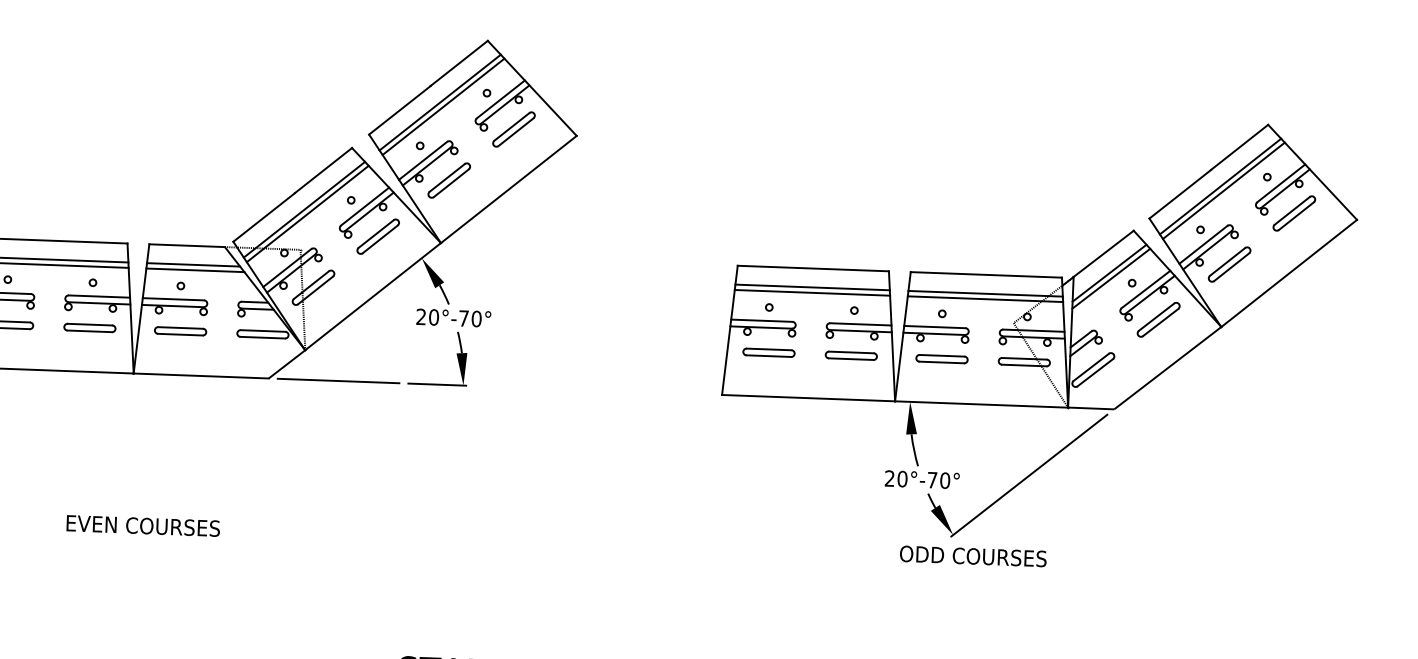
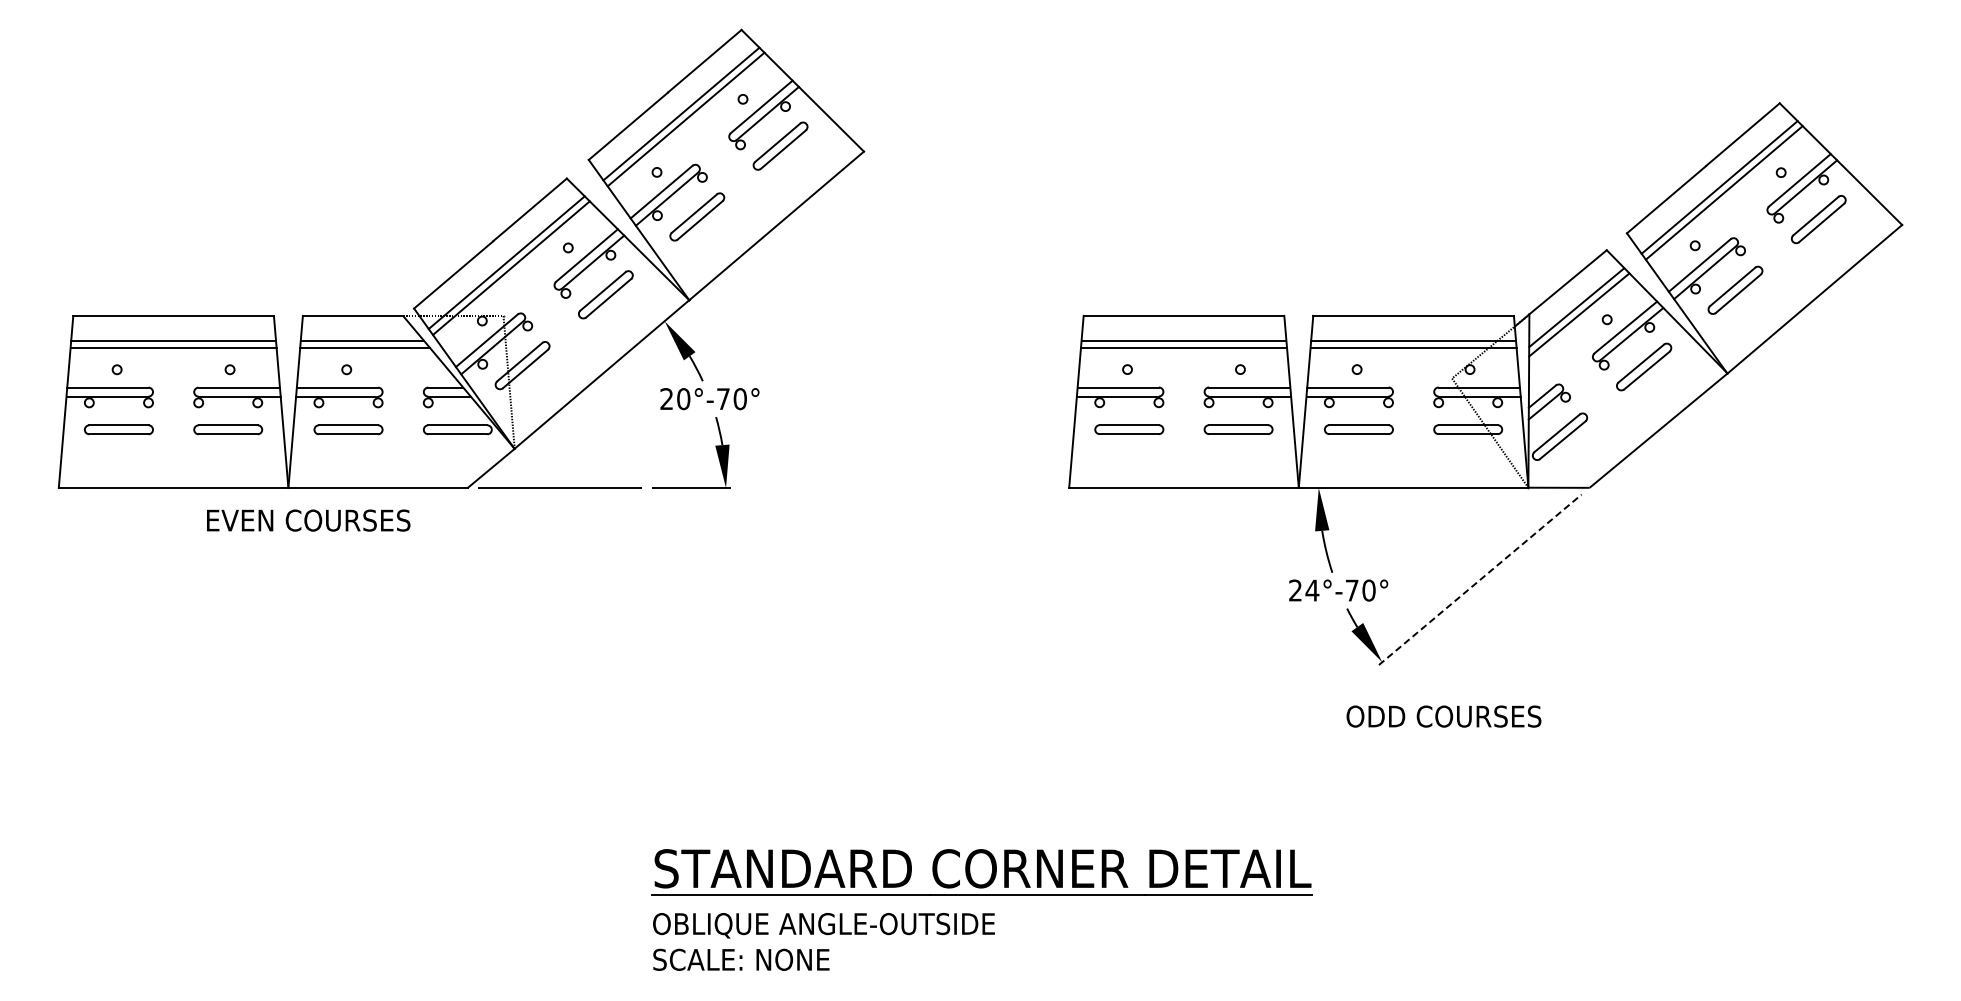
line: (1029, 475) -> (1480, 579), solid -> dashed
text: (902, 479) -> (1312, 590), 20°-70° -> 24°-70°
text: (143, 525) -> (308, 520), moved
text: (972, 556) -> (1443, 716), moved

